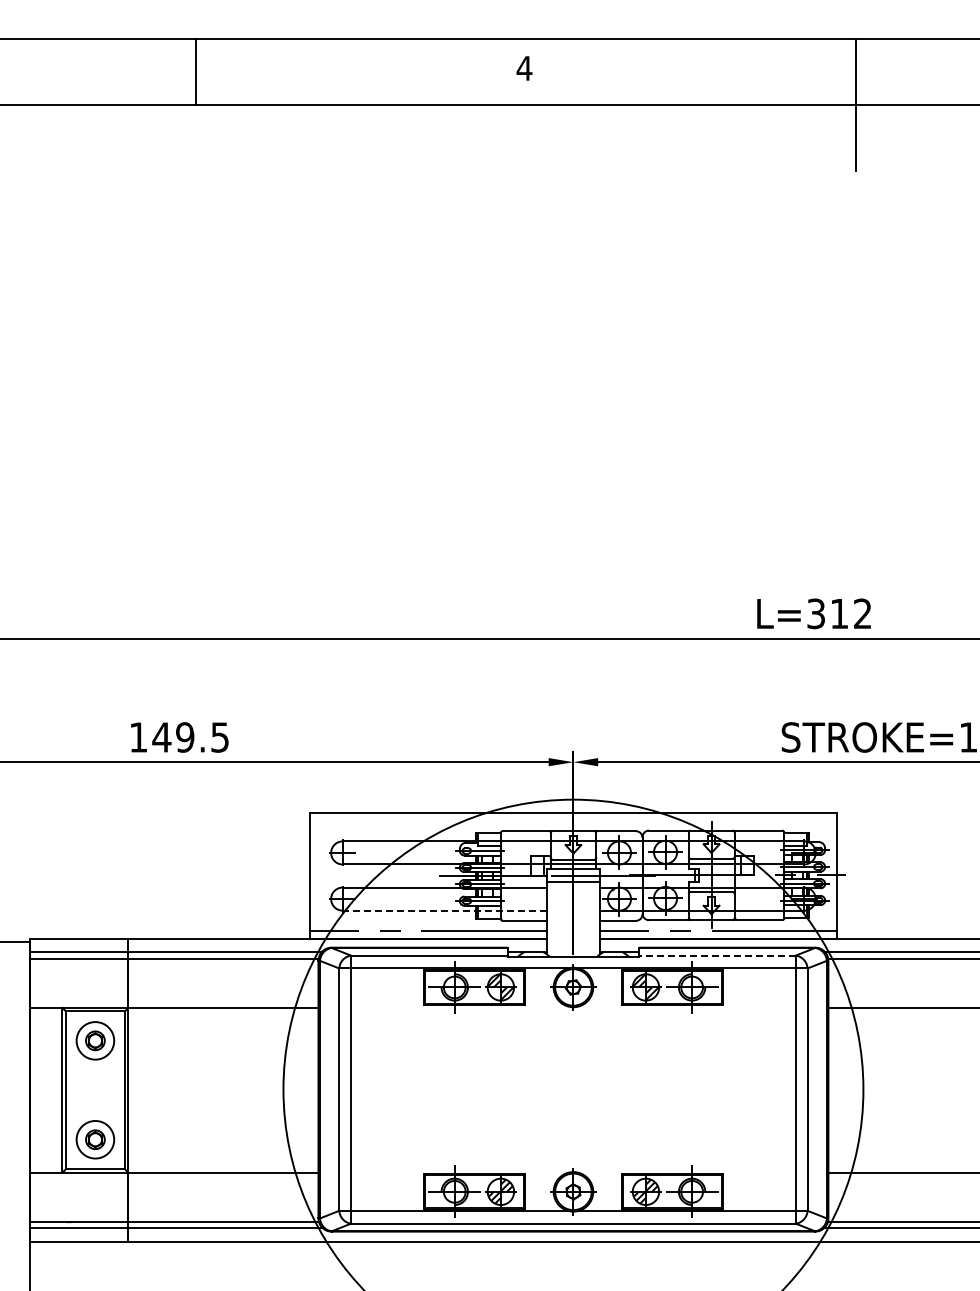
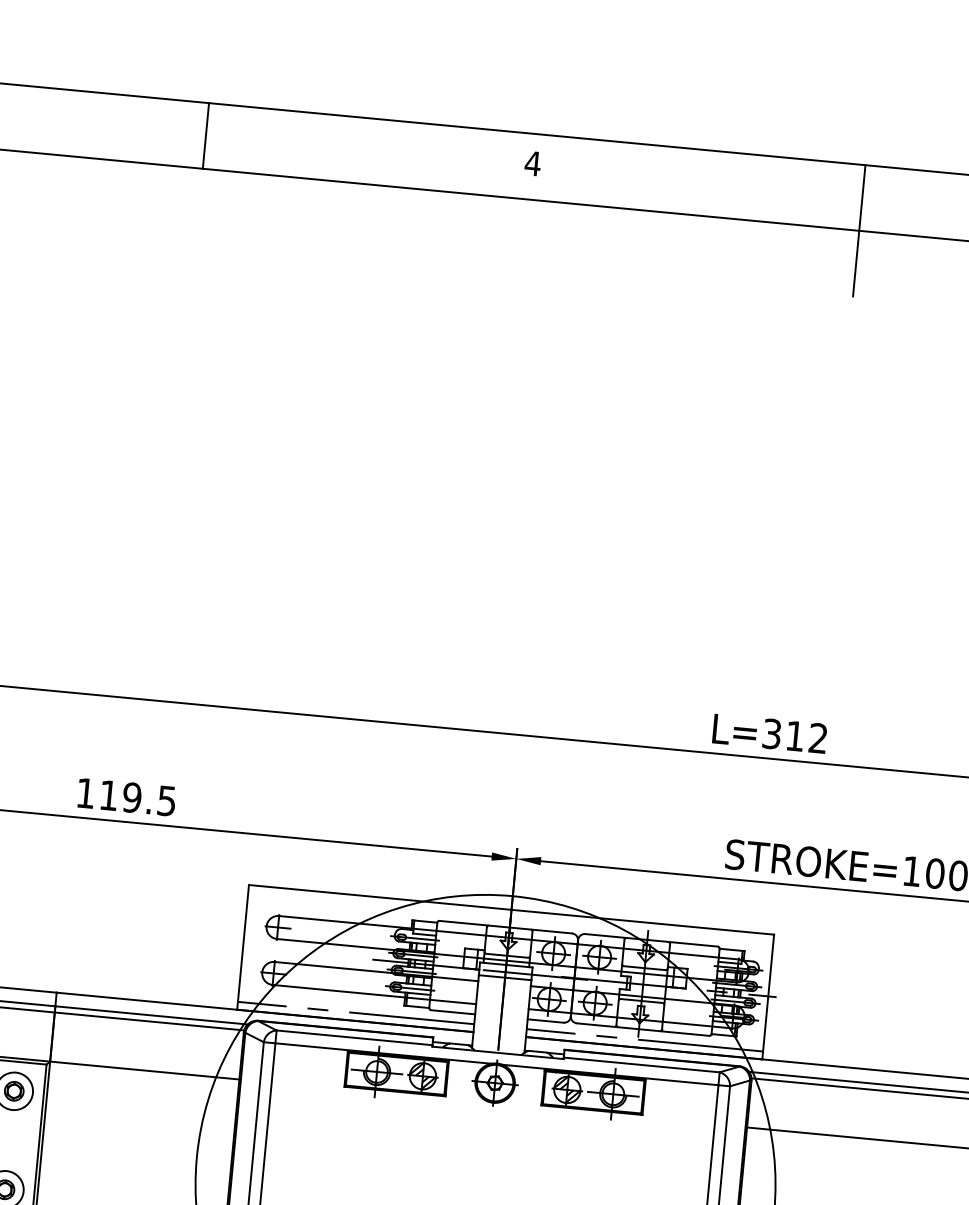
text: (161, 737) -> (108, 795), 149.5 -> 119.5
line: (444, 910) -> (374, 994), dashed -> solid
line: (717, 955) -> (641, 1064), dashed -> solid

